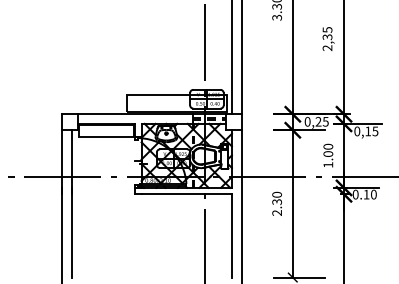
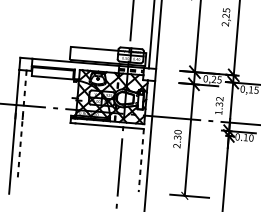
text: (327, 37) -> (226, 16), 2,35 -> 2,25
text: (328, 149) -> (219, 101), 1.00 -> 1.32
line: (71, 203) -> (21, 125), solid -> dashed
line: (231, 235) -> (140, 160), solid -> dashed

